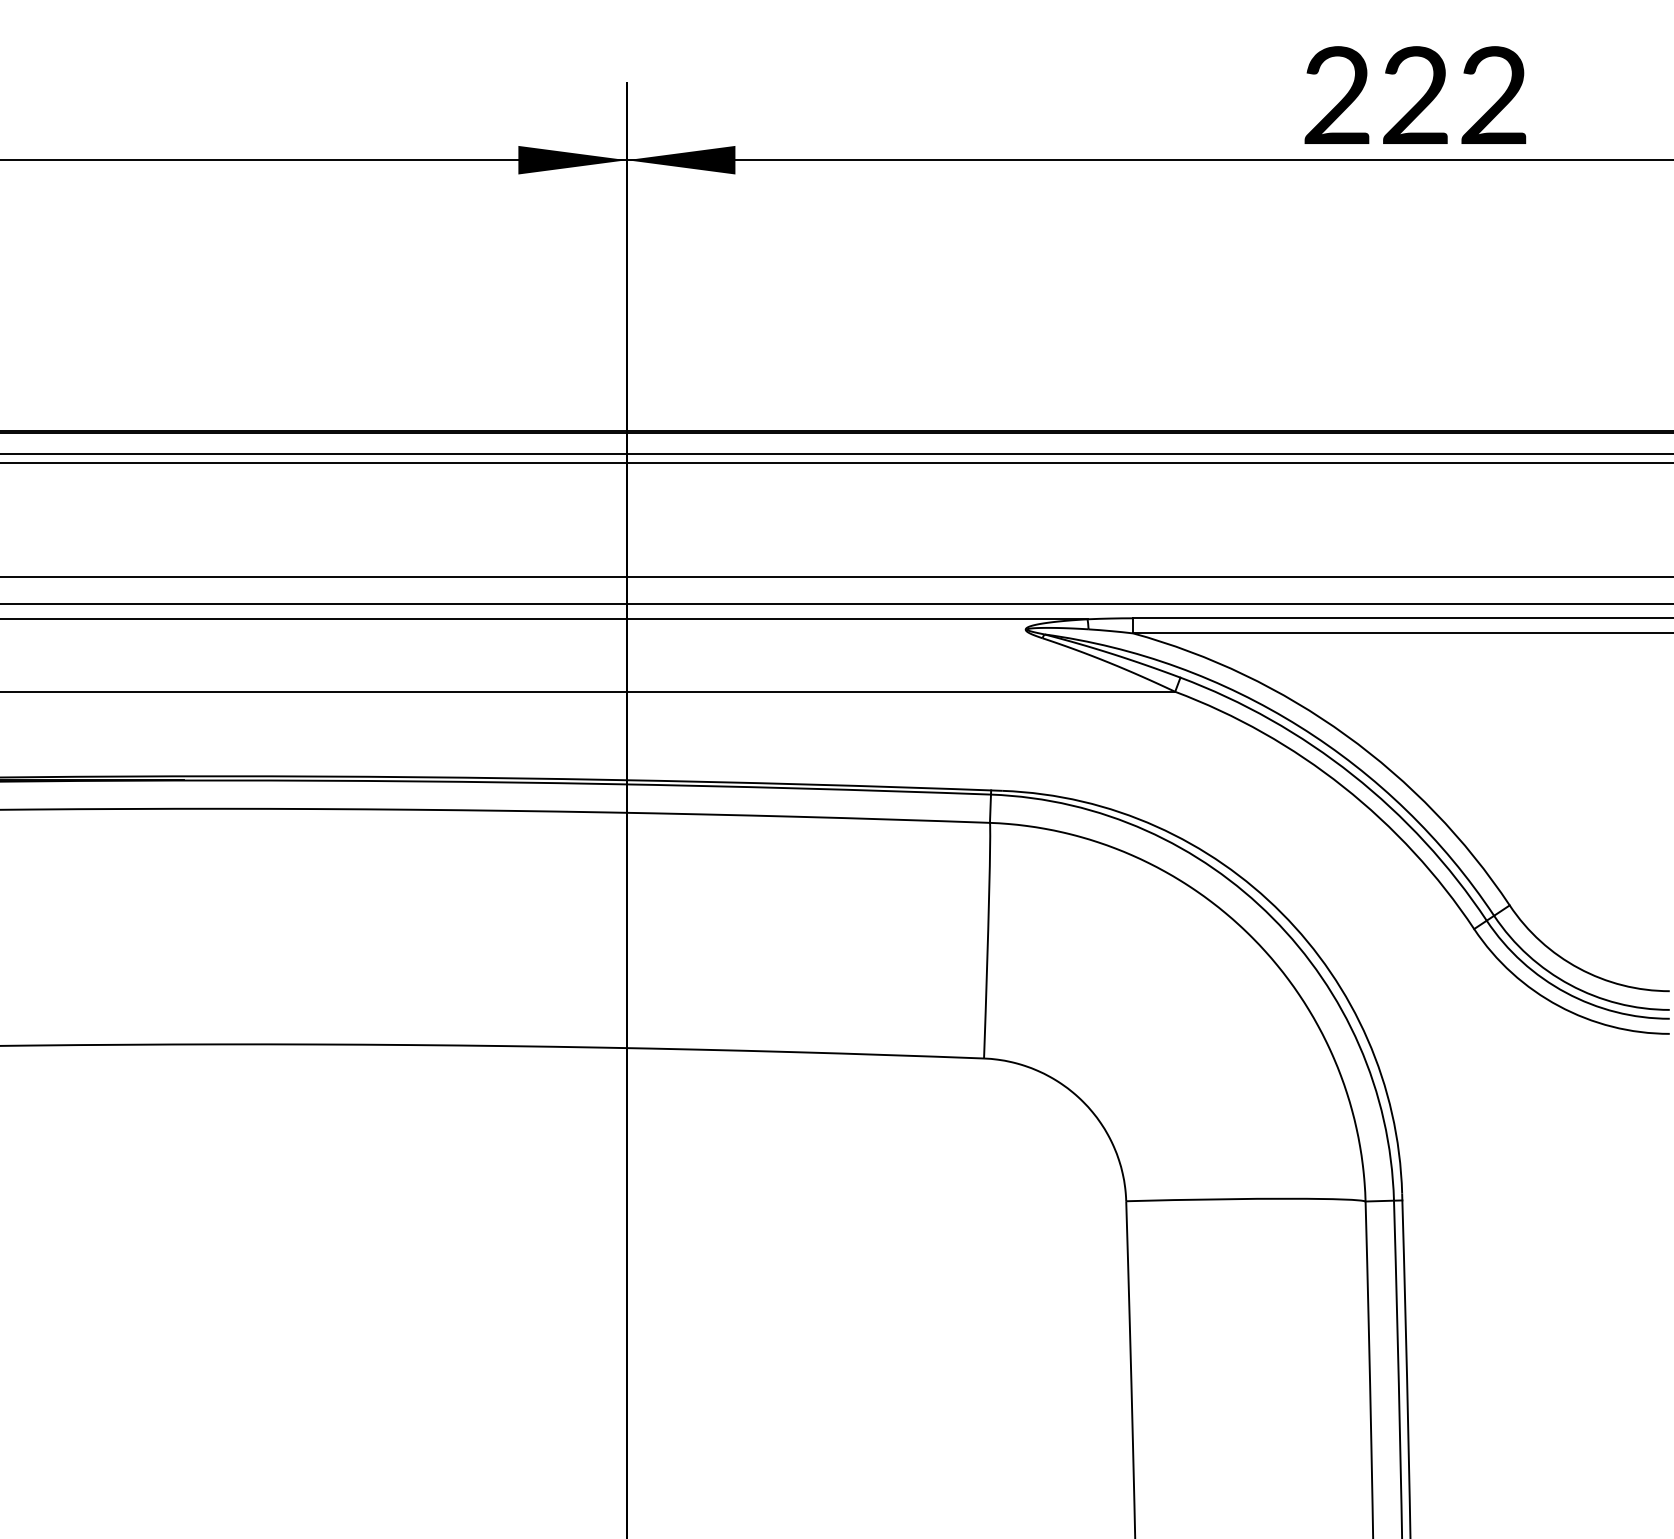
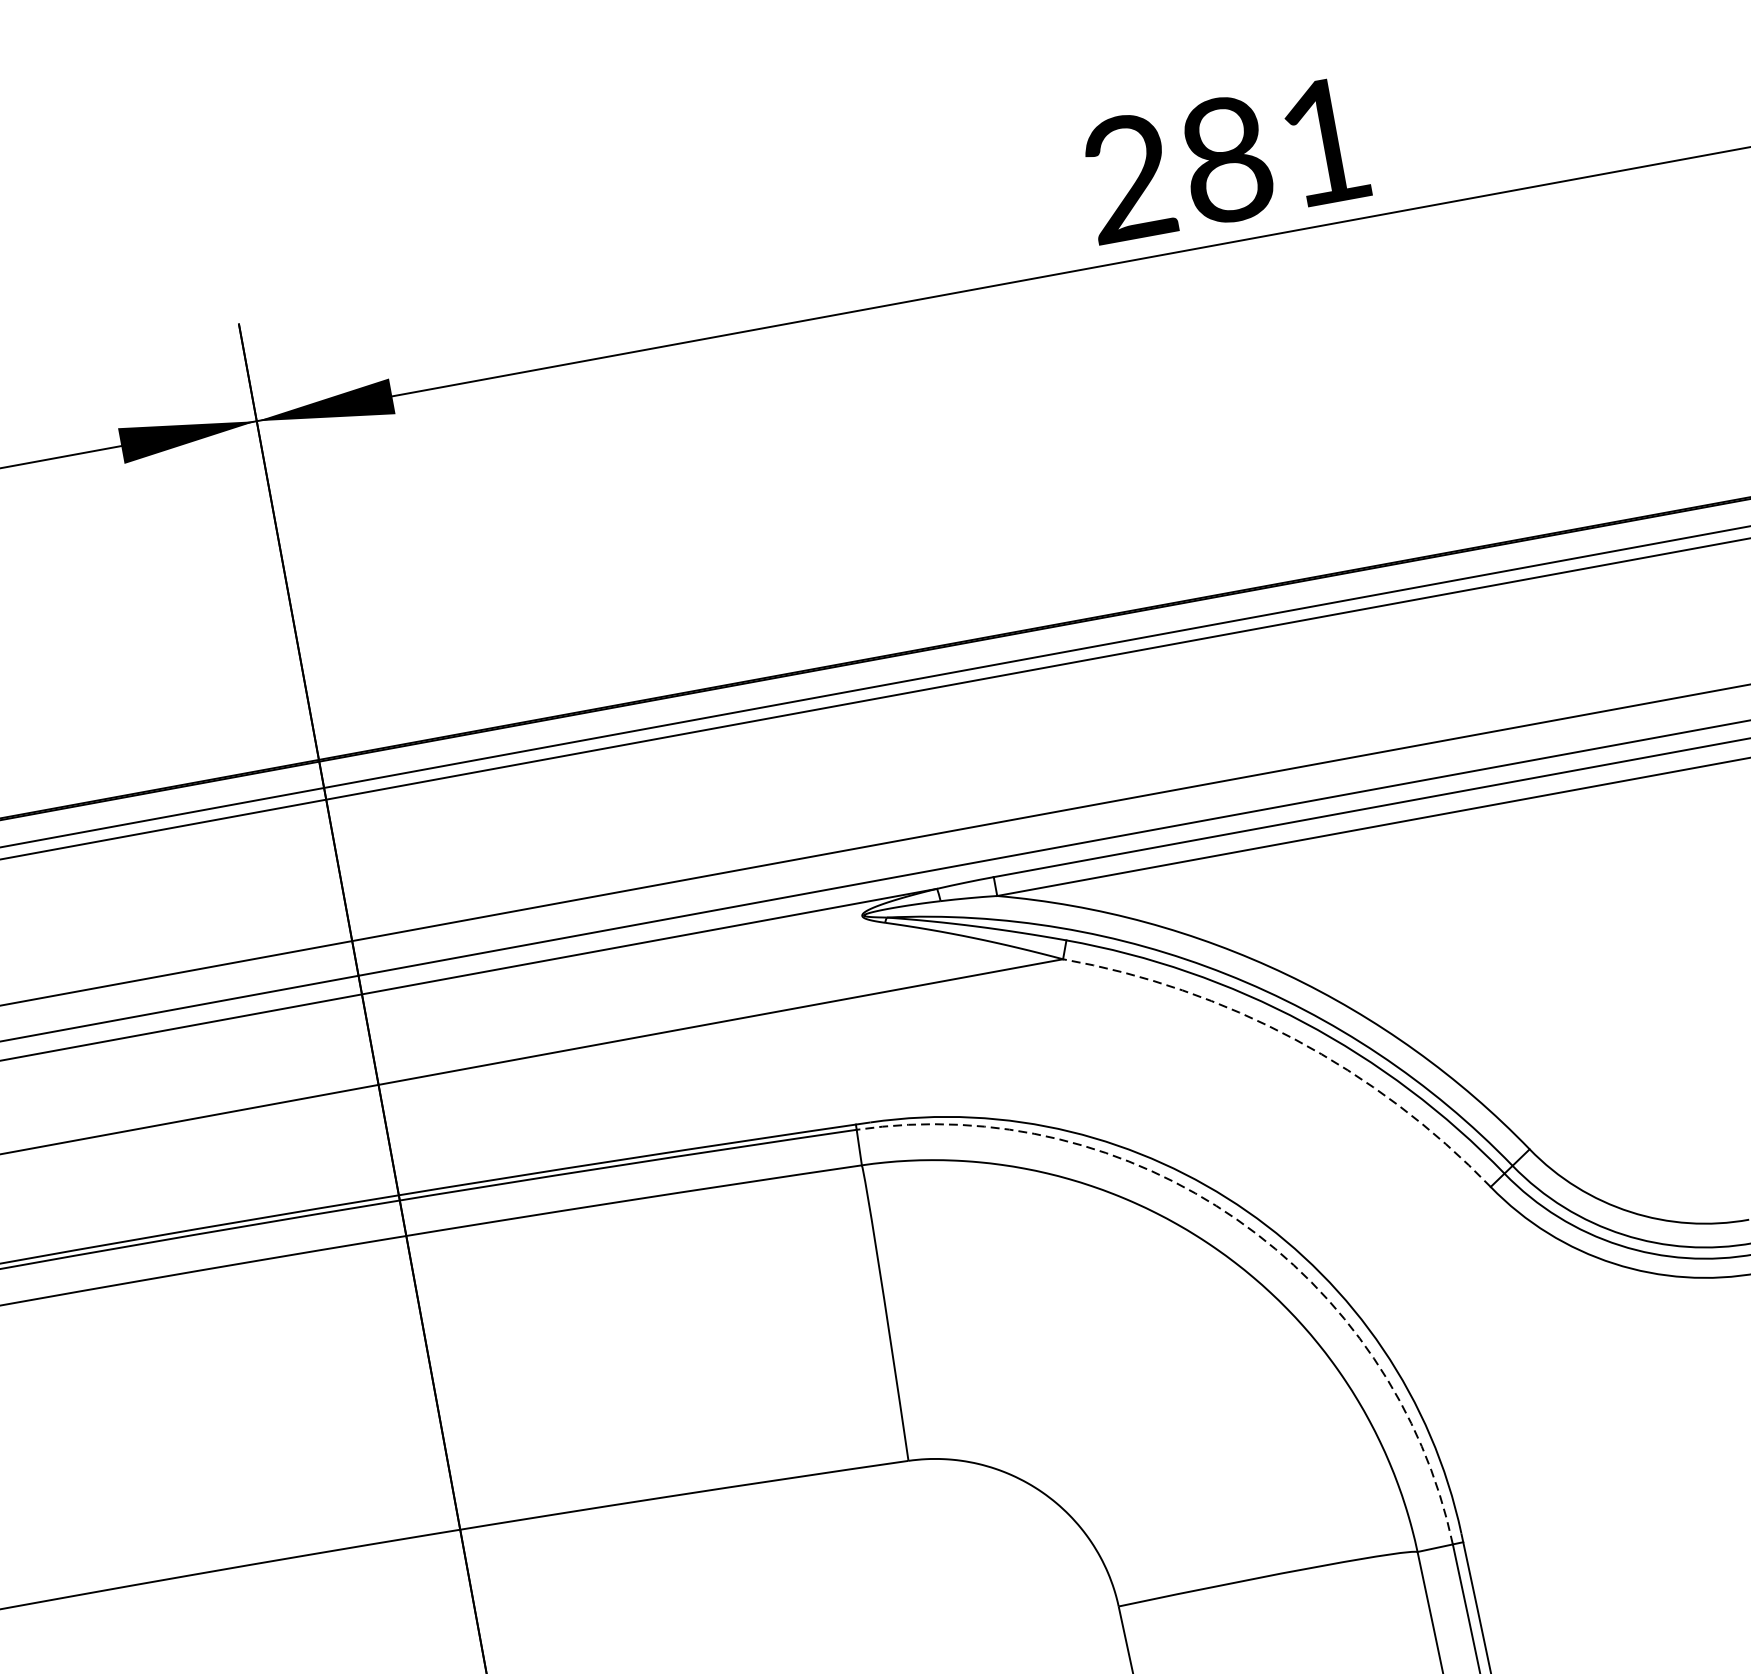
text: (1454, 95) -> (1275, 150), 222 -> 281
arc: (1343, 786) -> (1294, 1038), solid -> dashed
arc: (1272, 918) -> (1236, 1219), solid -> dashed

